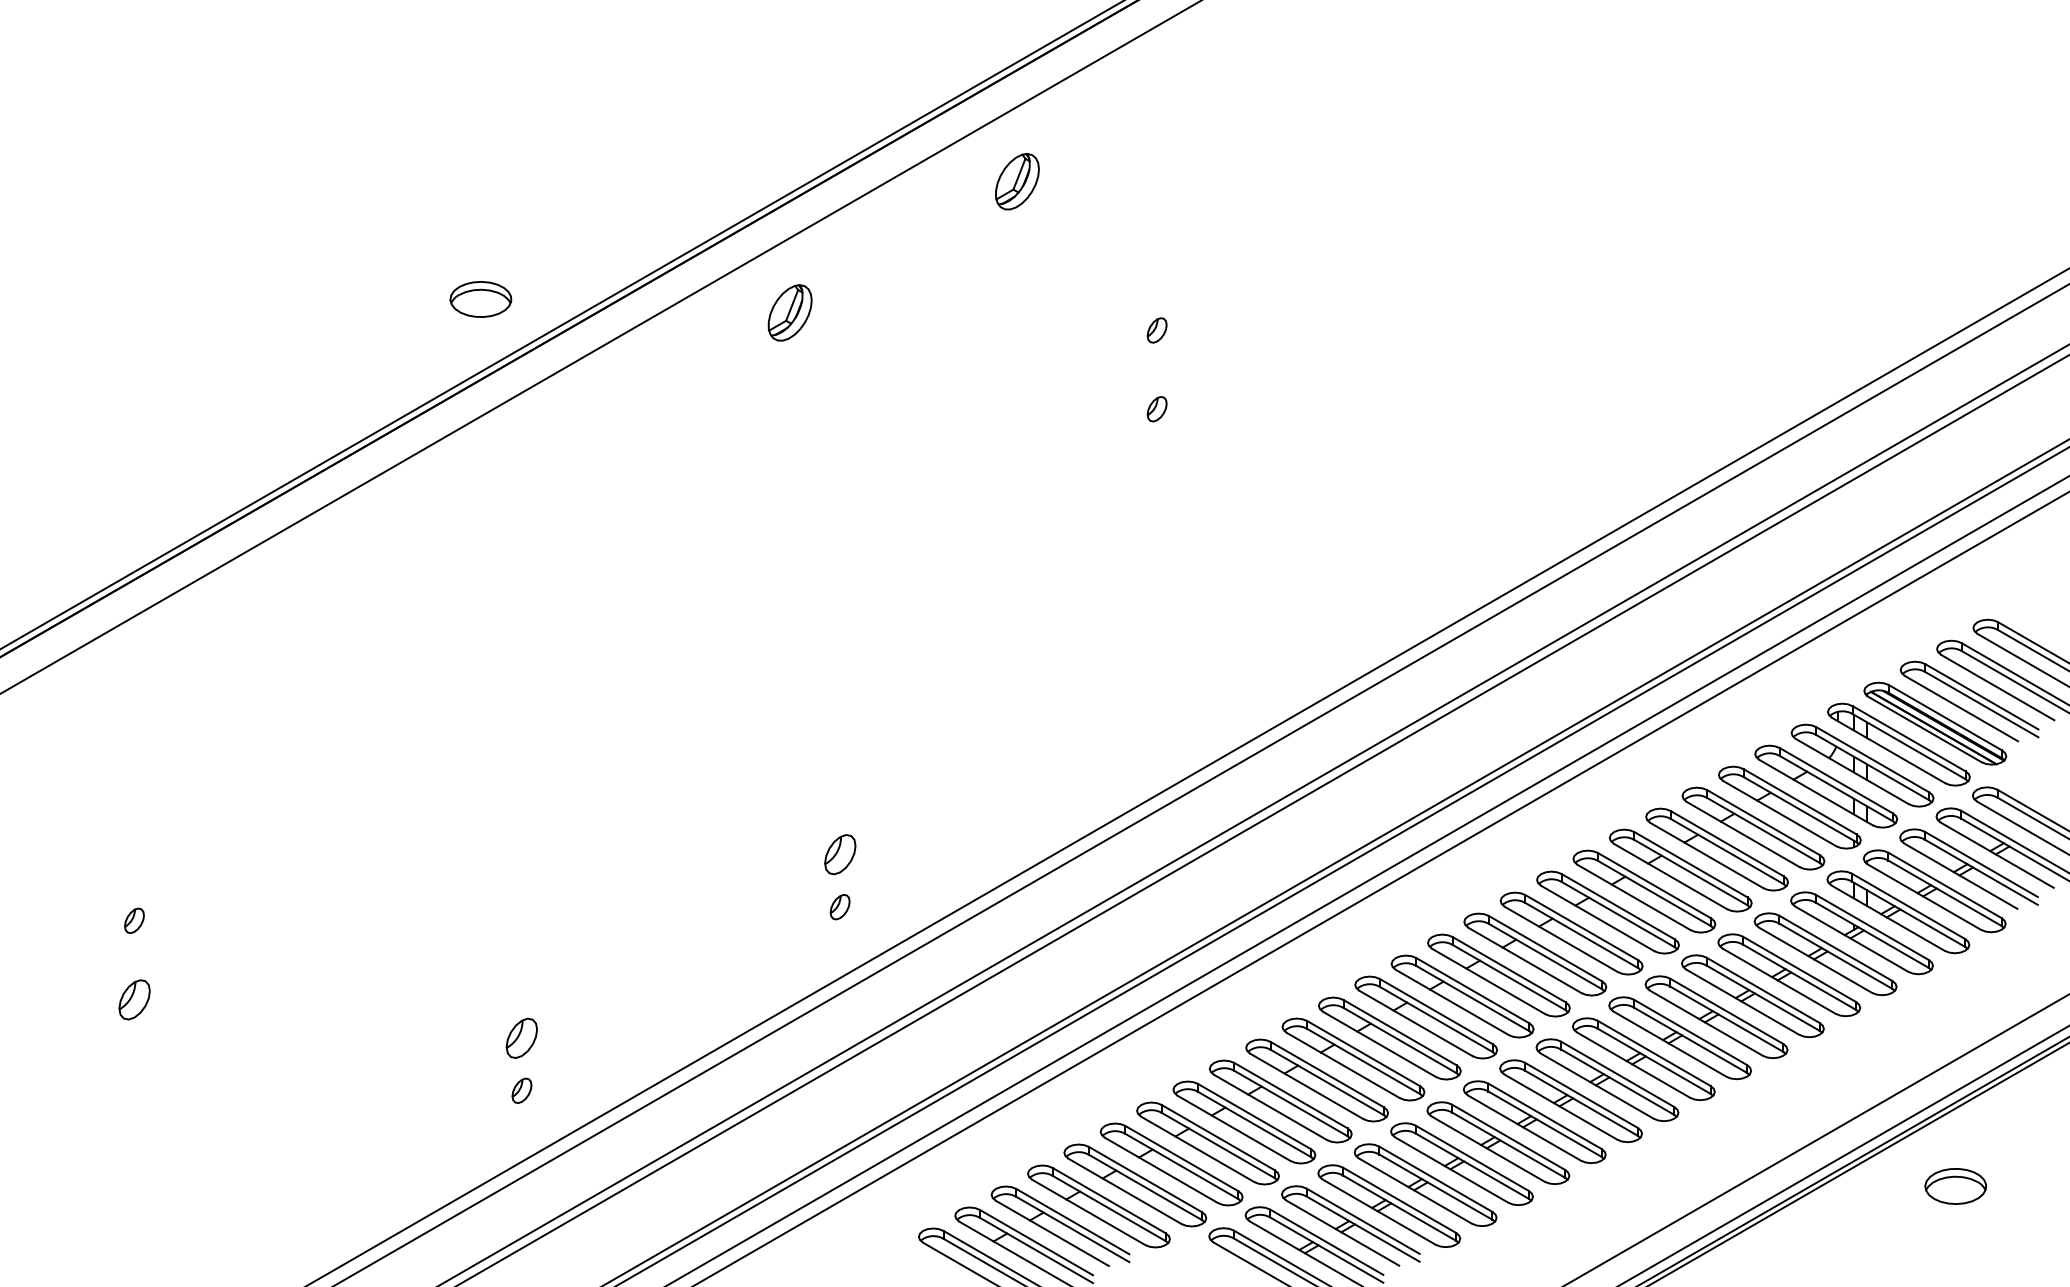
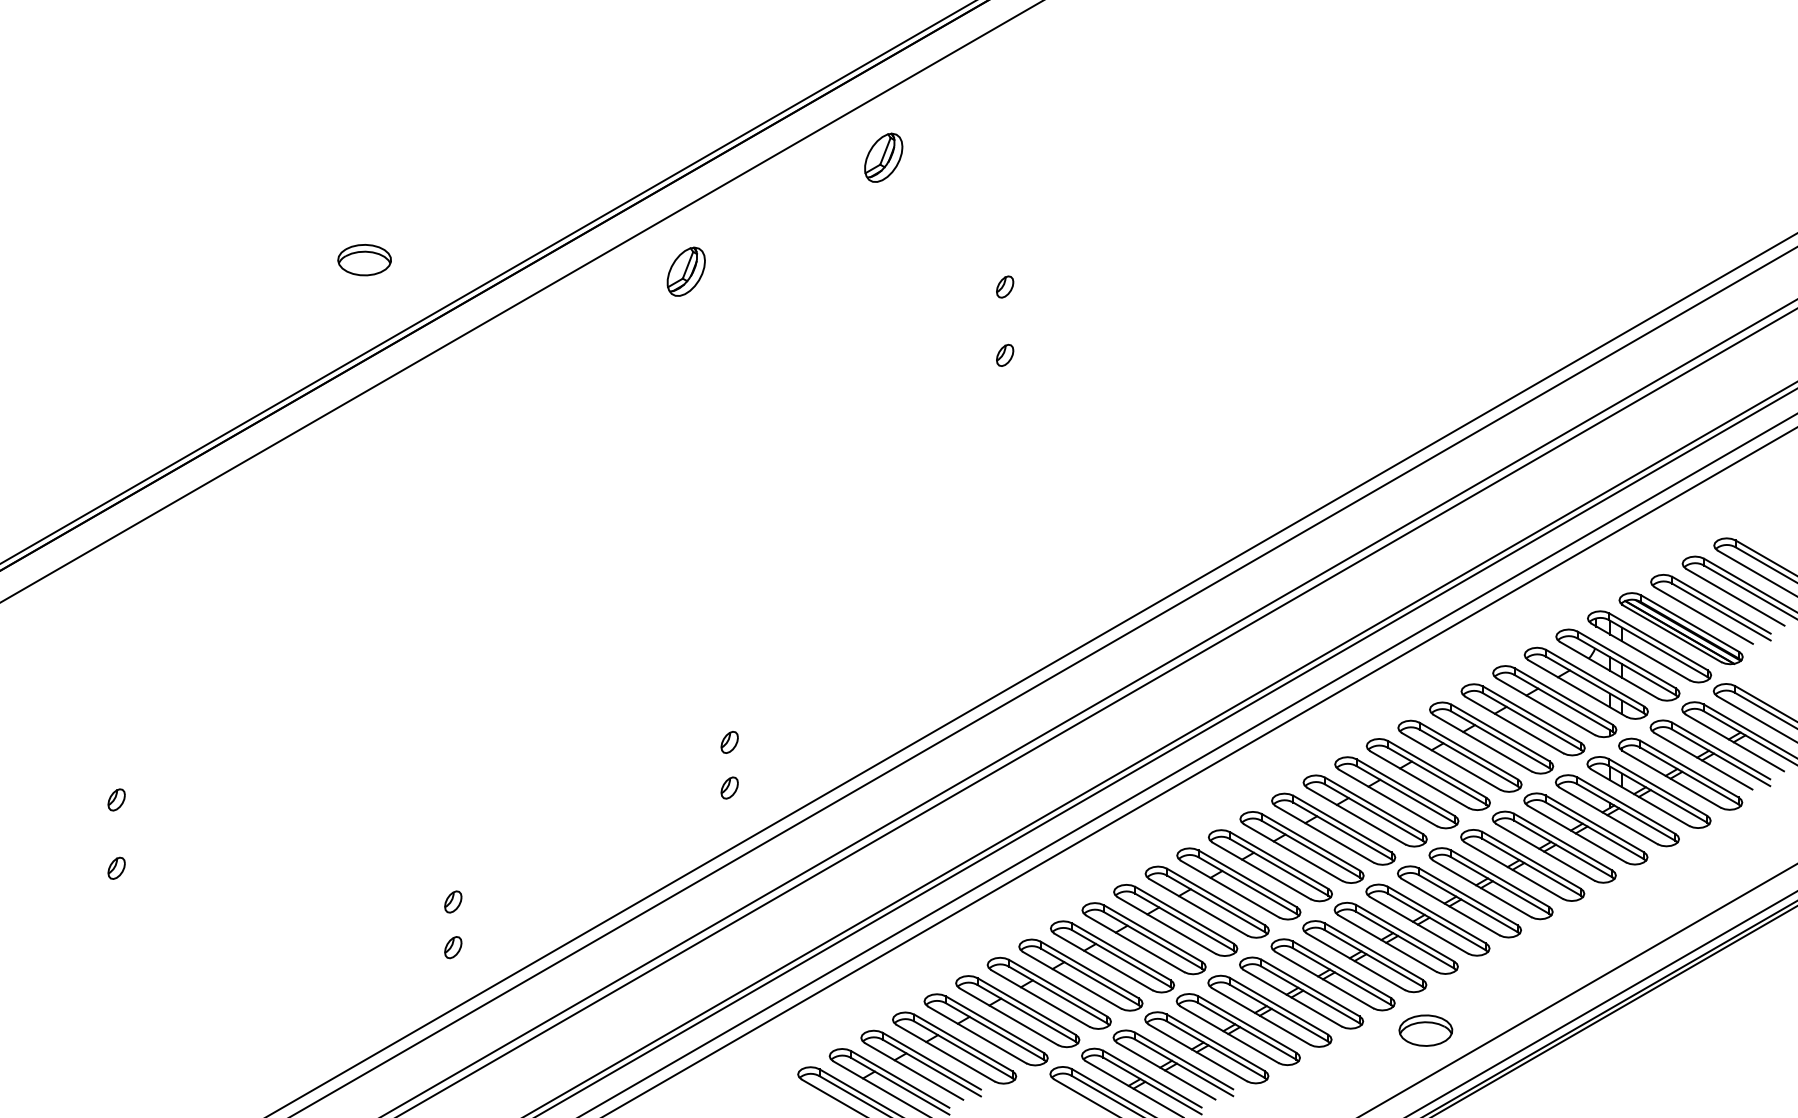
part: (480, 299) -> (364, 260), moved
part: (839, 854) -> (729, 742), size x0.62
part: (134, 998) -> (116, 867), size x0.62
part: (522, 1037) -> (453, 901), size x0.62
part: (1955, 1186) -> (1425, 1030), moved

